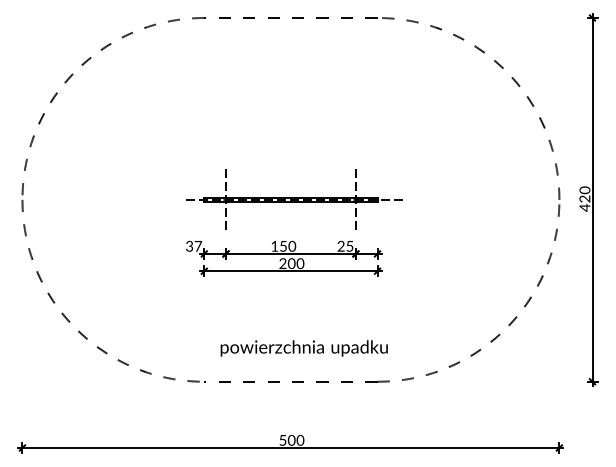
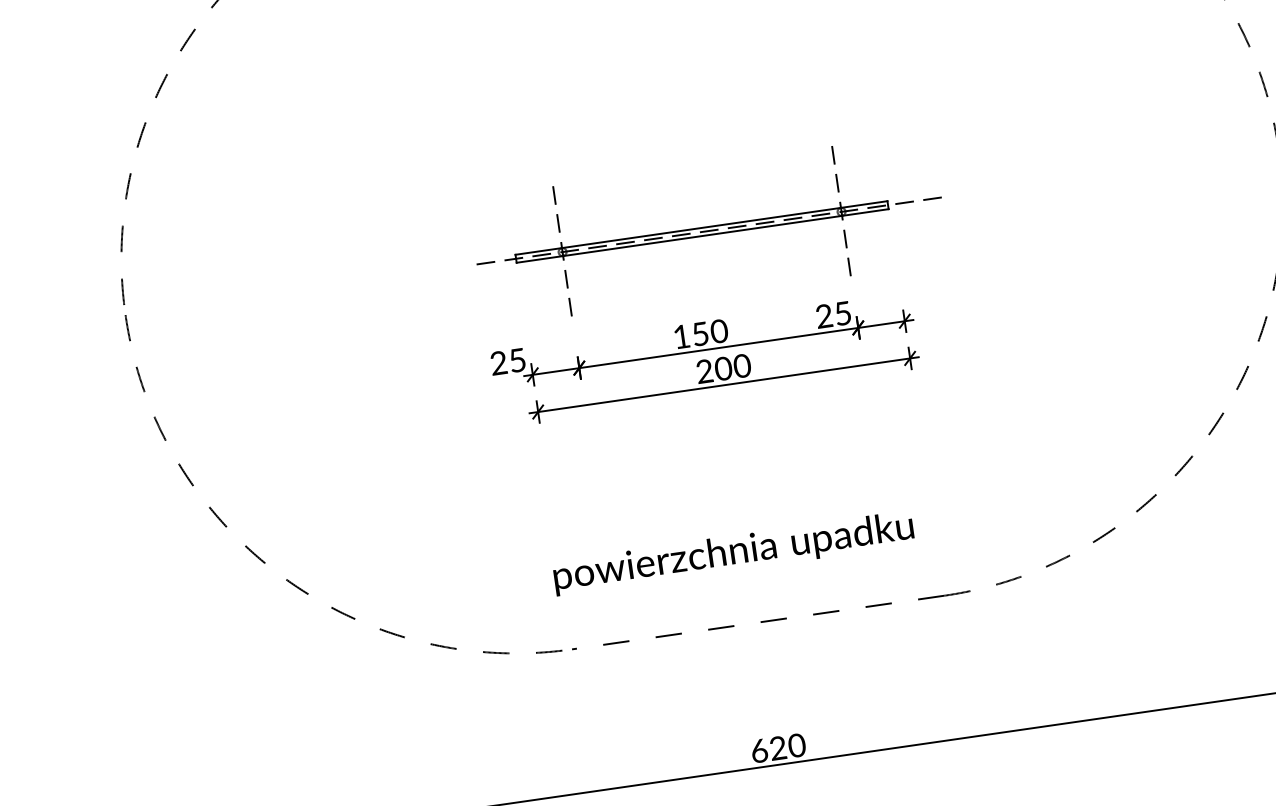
text: (194, 246) -> (509, 361), 37 -> 25
text: (303, 348) -> (732, 553), moved
text: (287, 440) -> (769, 749), 500 -> 620

